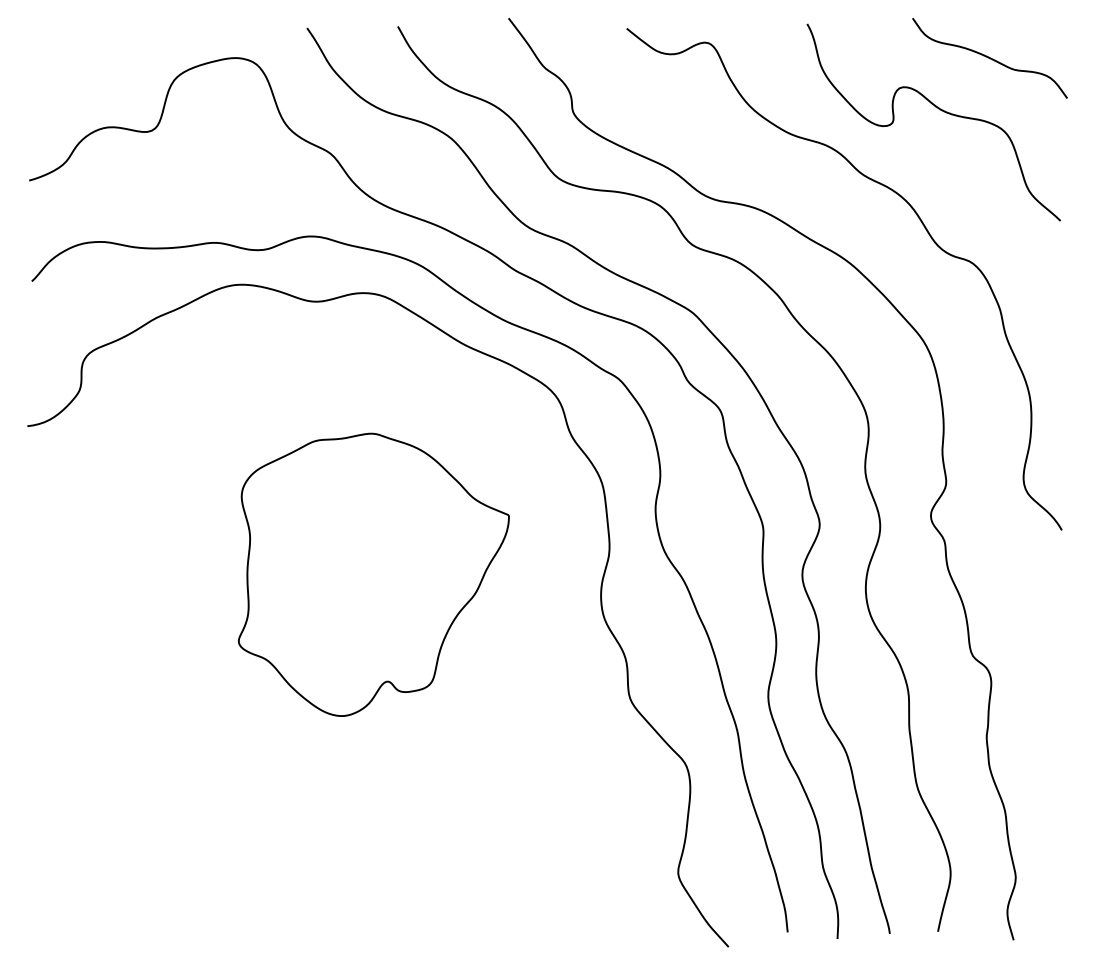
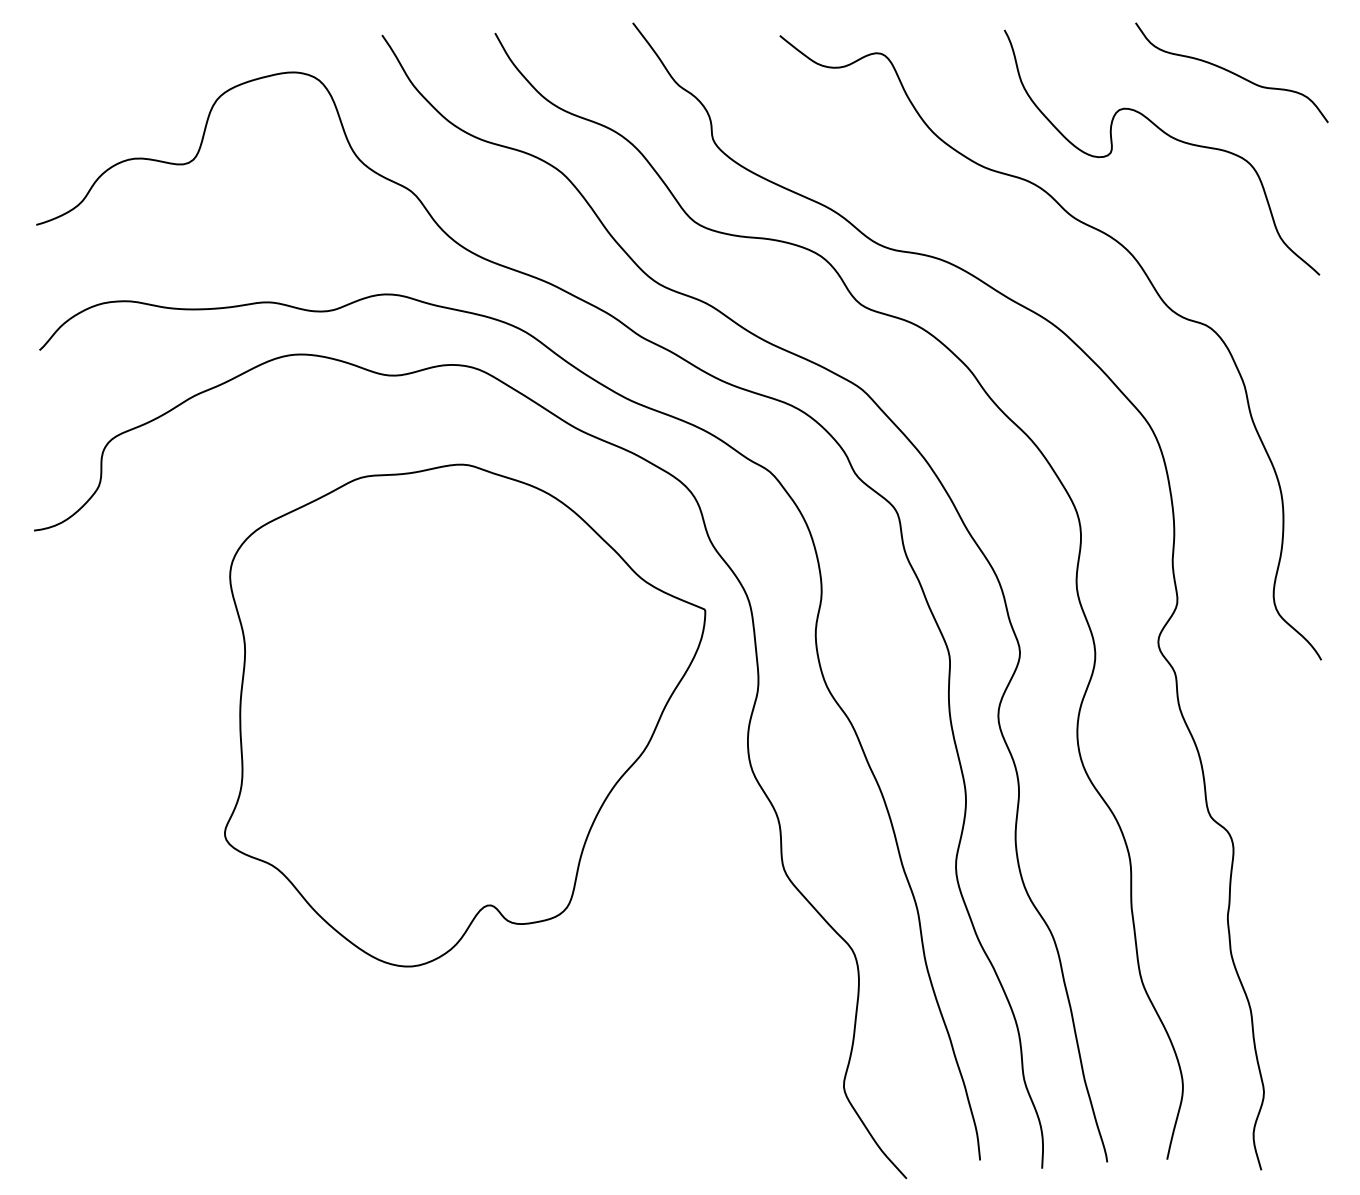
part: (374, 574) -> (465, 715), size x1.43

